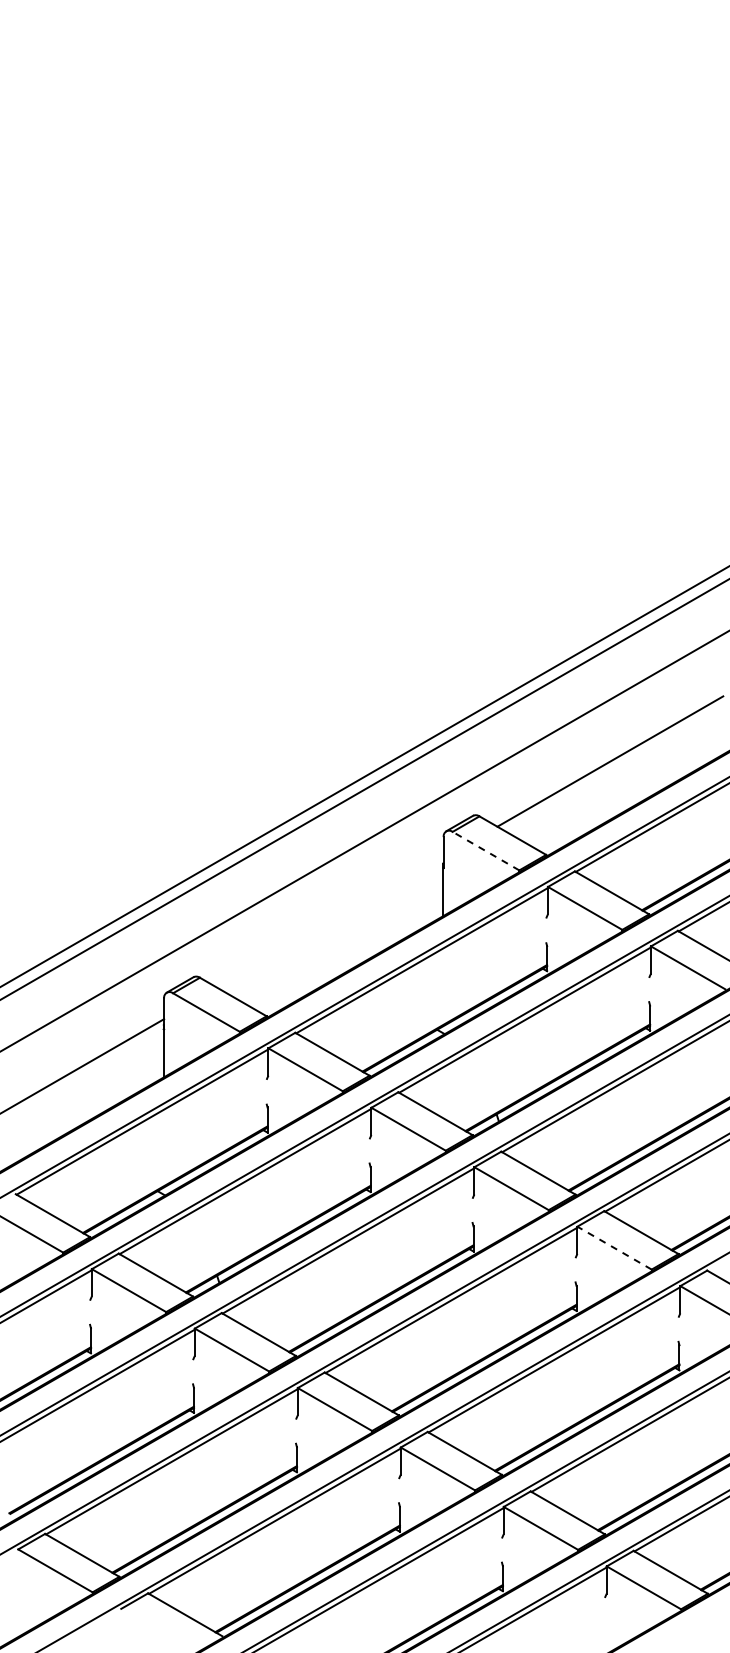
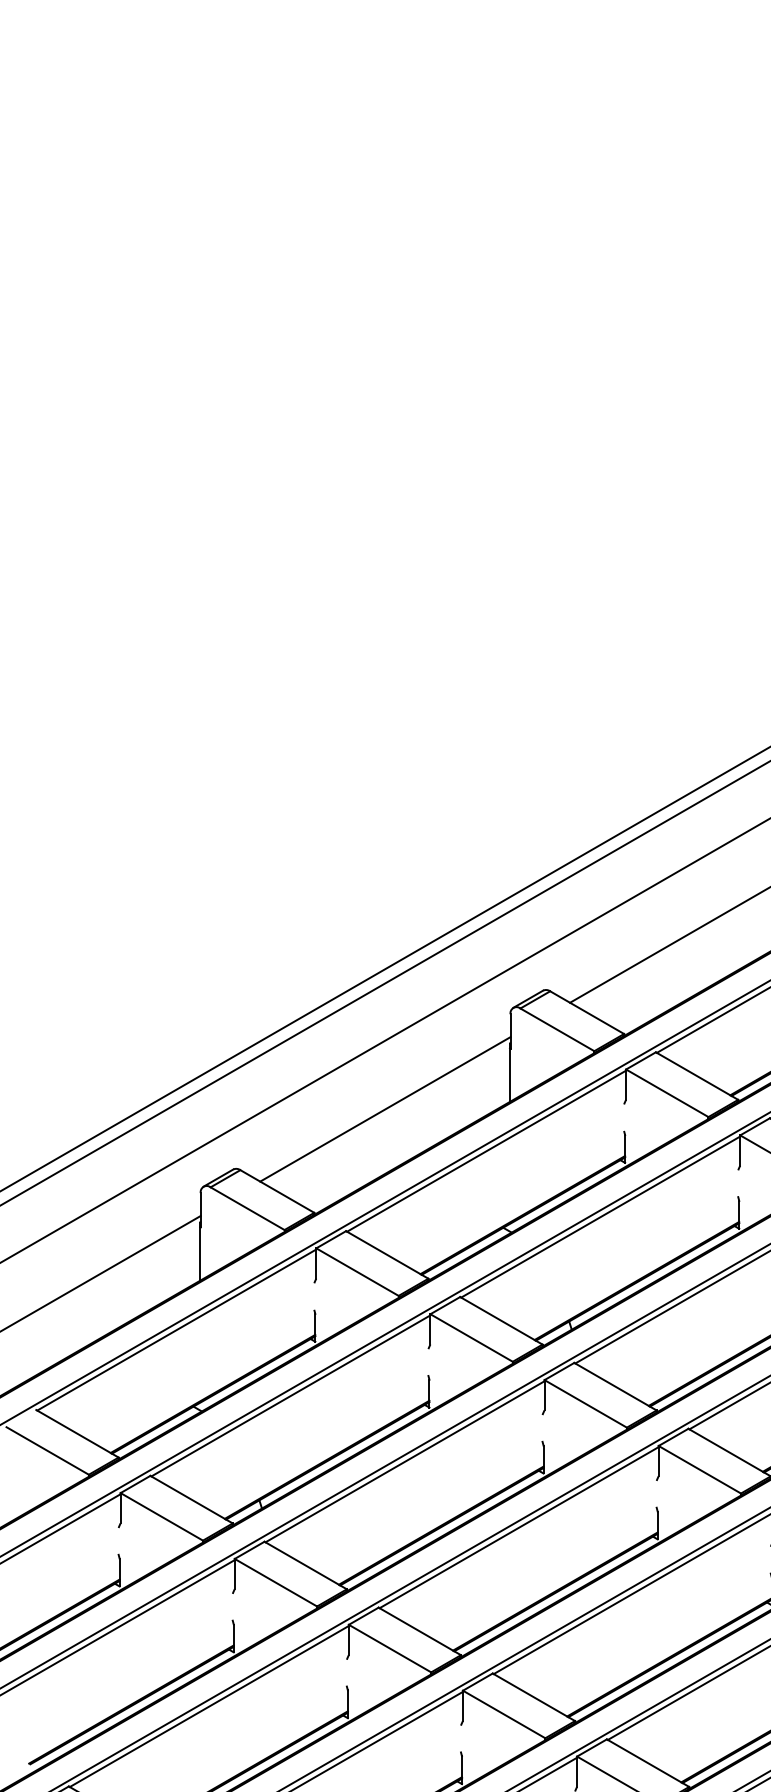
line: (486, 851) -> (557, 1030), dashed -> solid
line: (330, 922) -> (385, 1108), added
line: (614, 1248) -> (699, 1470), dashed -> solid

